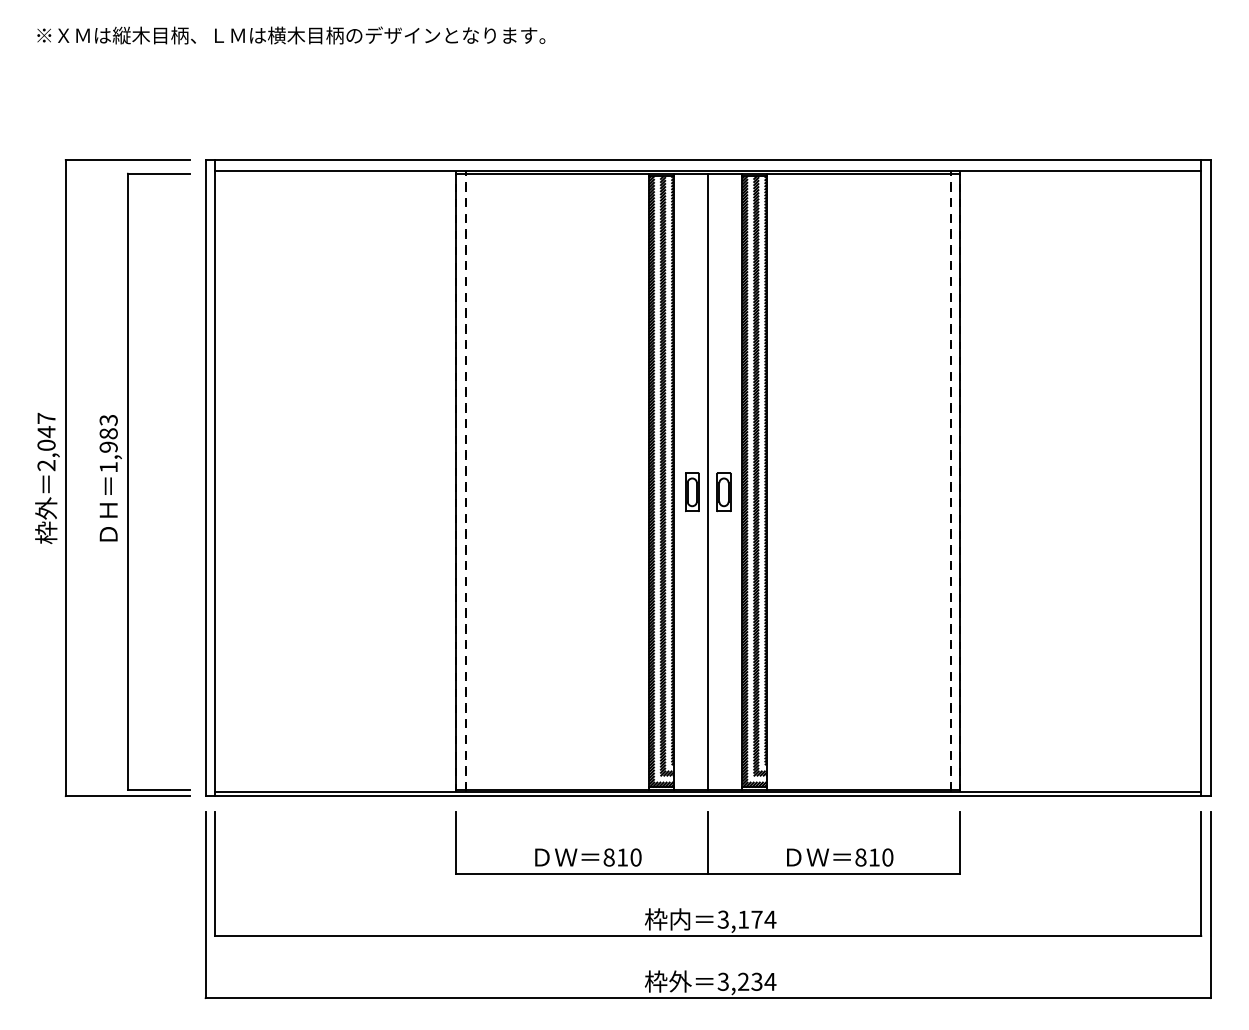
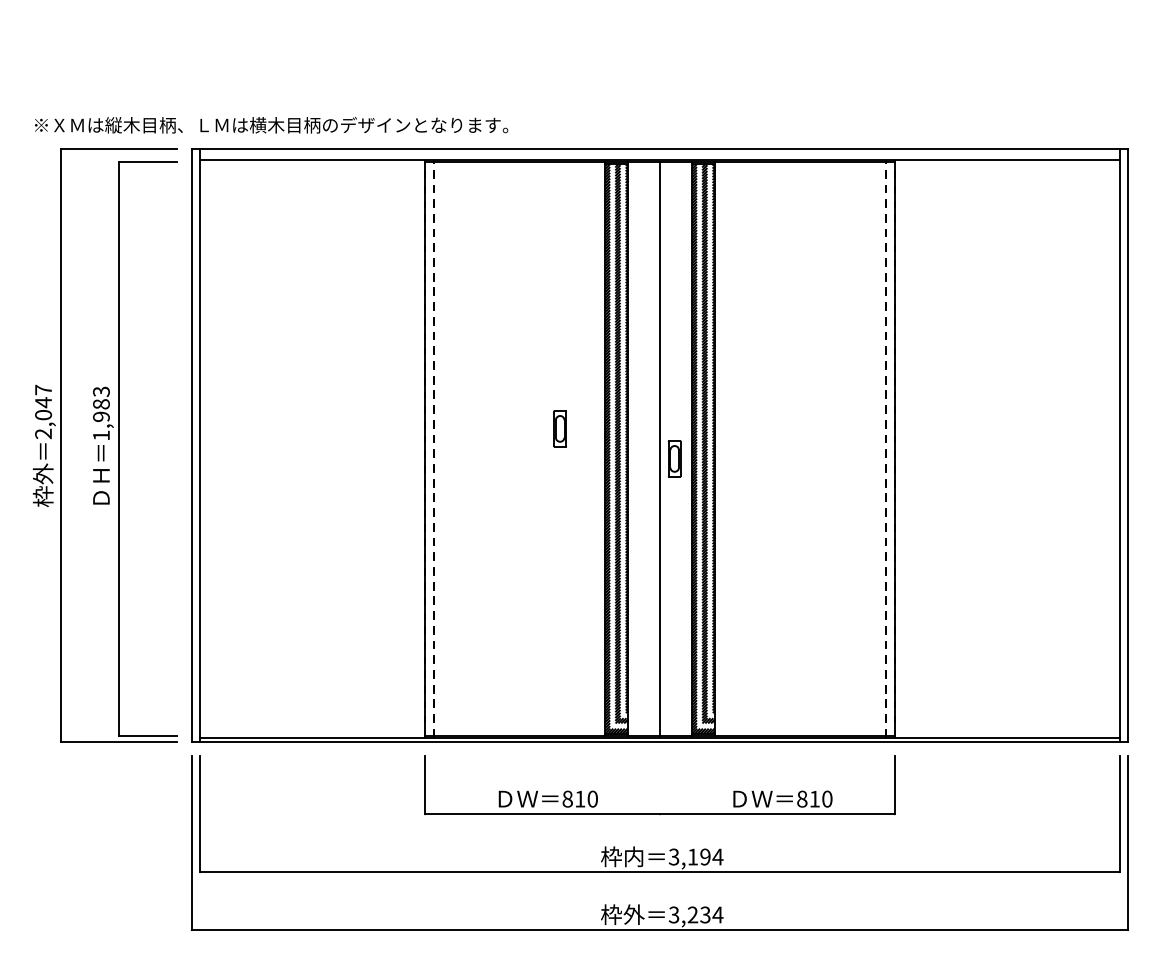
text: (291, 35) -> (271, 125), moved
part: (691, 491) -> (559, 428), moved
line: (707, 842) -> (659, 785), removed
text: (757, 919) -> (705, 856), 3,174 -> 3,194

